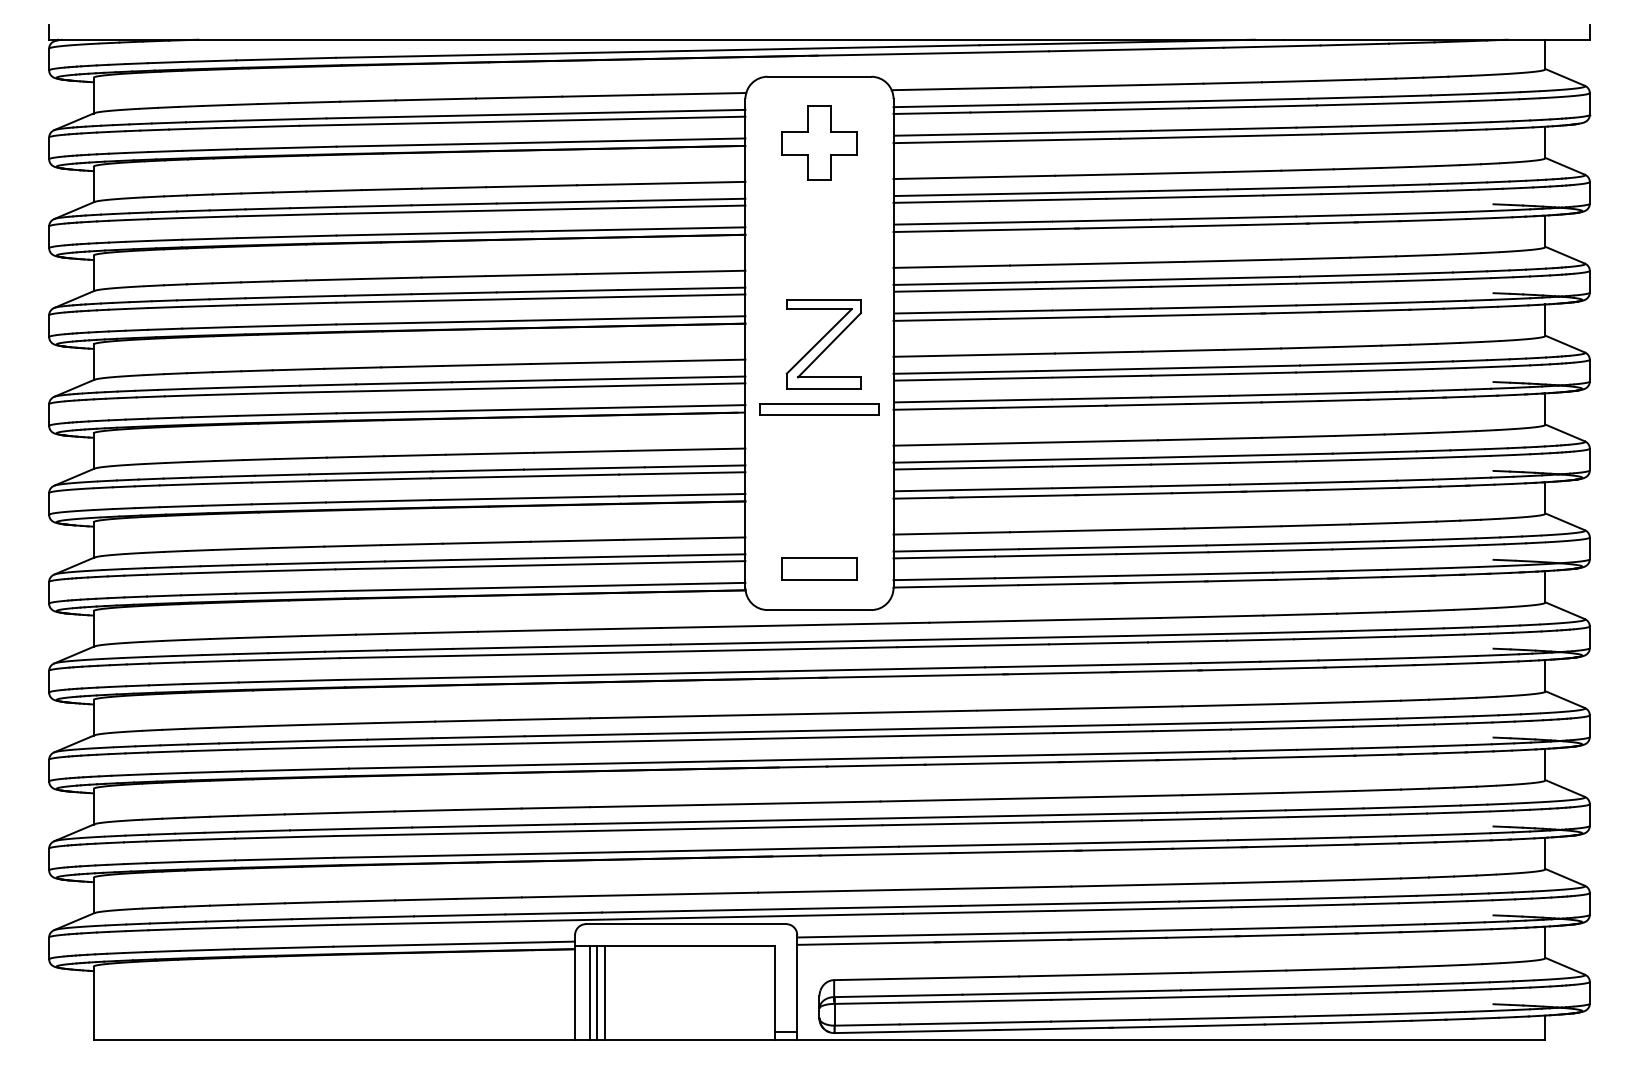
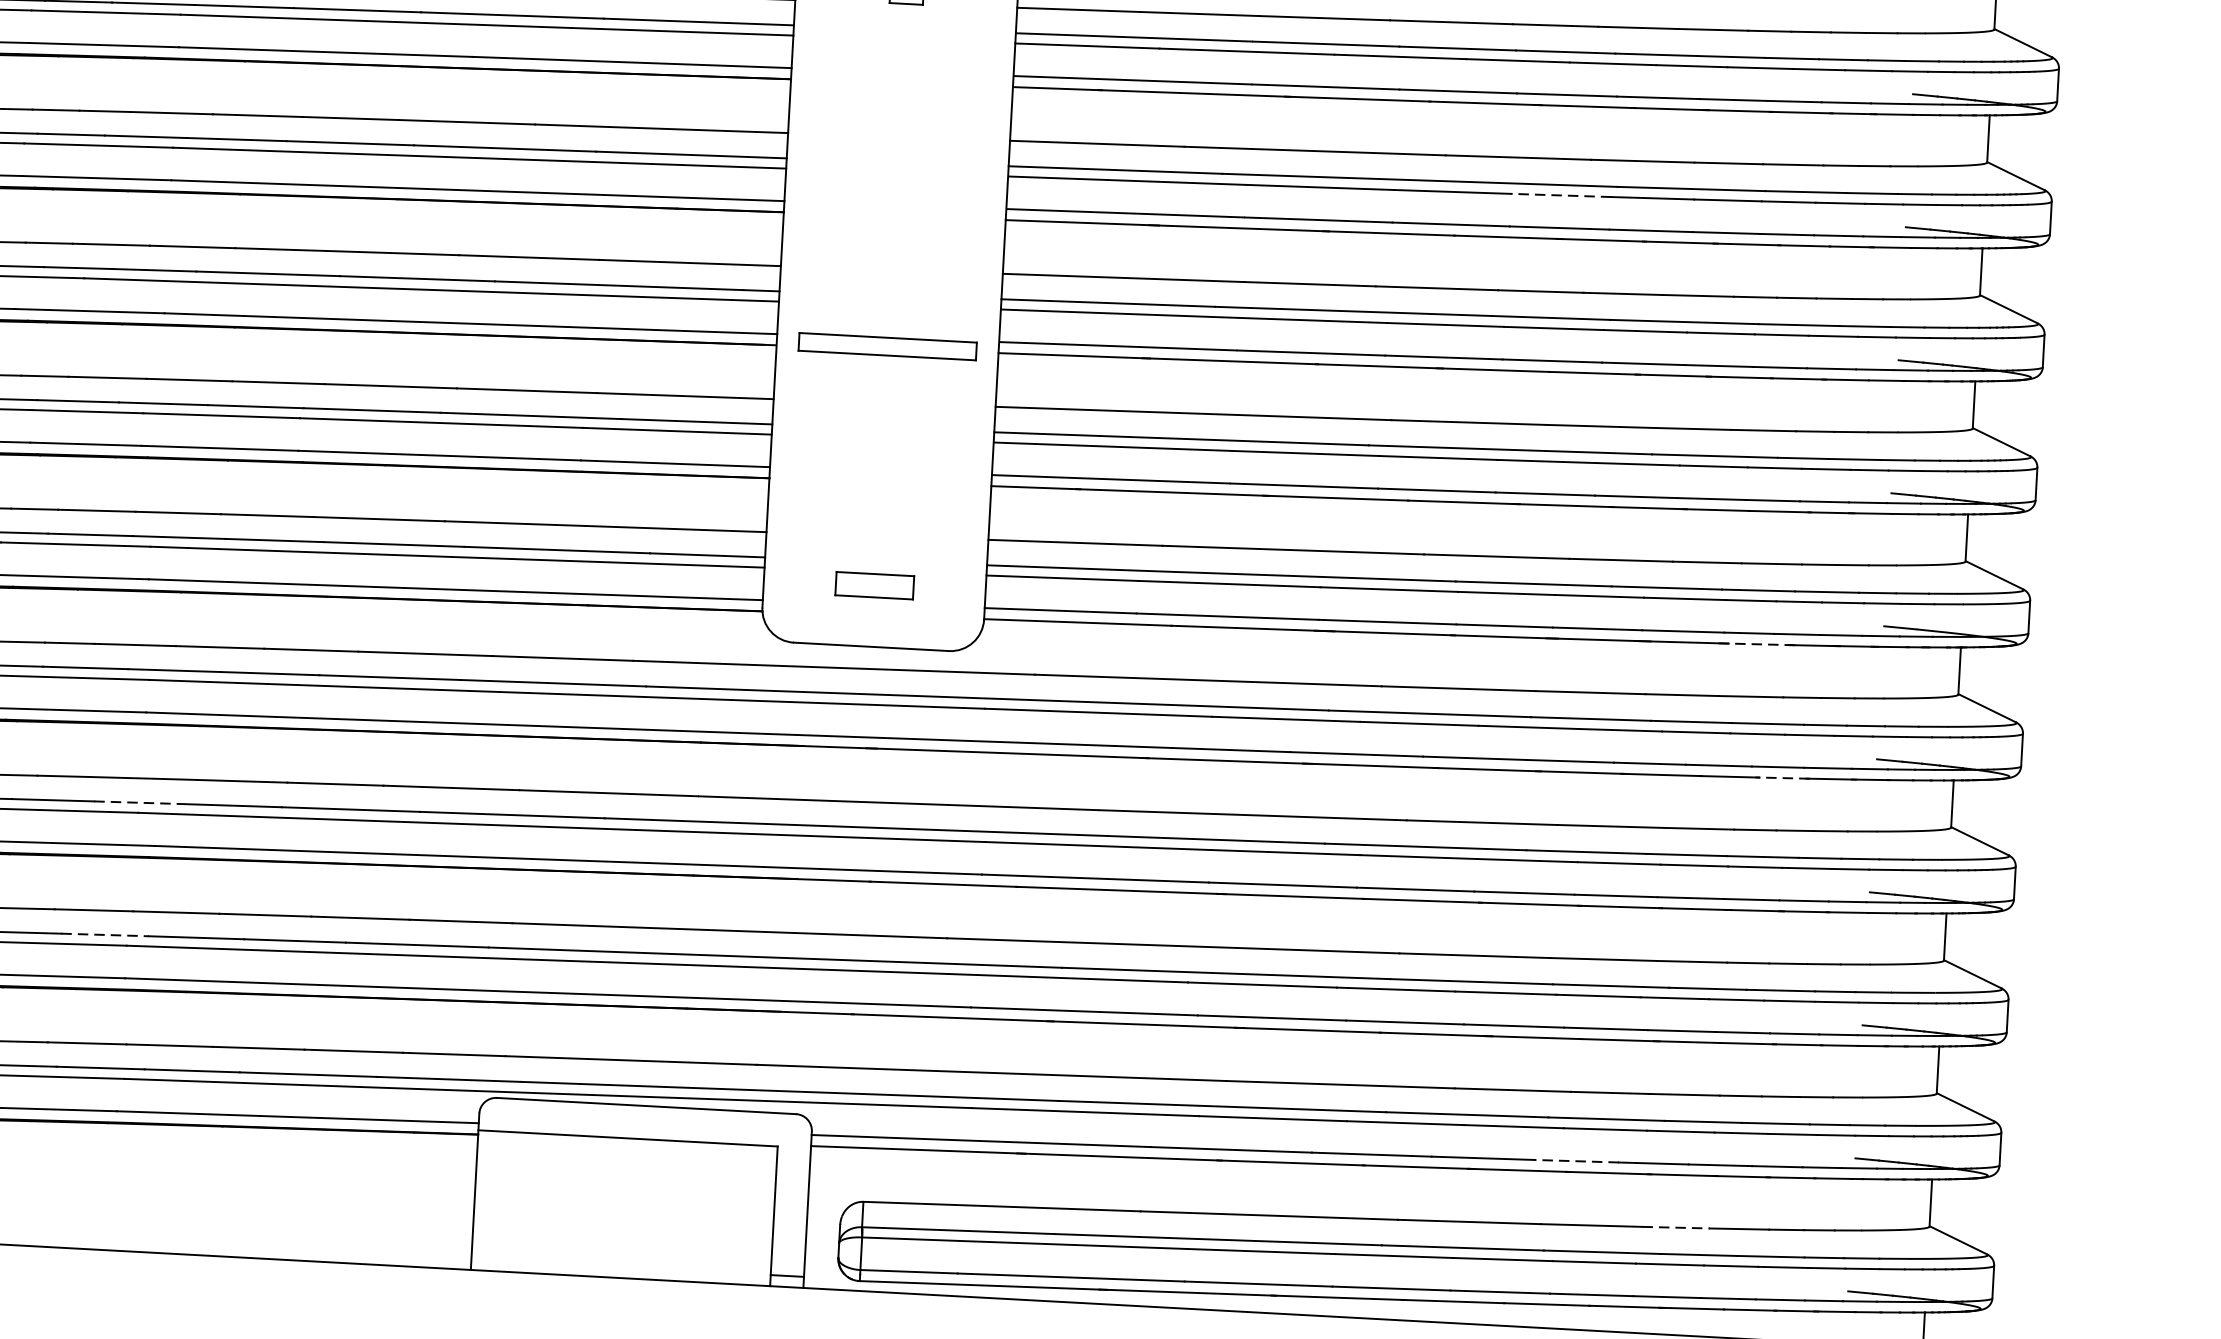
line: (1262, 284) -> (1560, 195), solid -> dashed
part: (823, 344) -> (899, 249), removed
part: (819, 568) -> (874, 584), size x0.7
line: (1407, 576) -> (1754, 644), solid -> dashed
line: (1430, 664) -> (1781, 777), solid -> dashed
line: (337, 740) -> (139, 802), solid -> dashed
line: (319, 829) -> (105, 934), solid -> dashed
line: (1307, 927) -> (1576, 1161), solid -> dashed
line: (1376, 968) -> (1675, 1228), solid -> dashed
line: (589, 992) -> (496, 1200), removed
line: (597, 992) -> (508, 1201), removed
line: (604, 992) -> (518, 1201), removed

